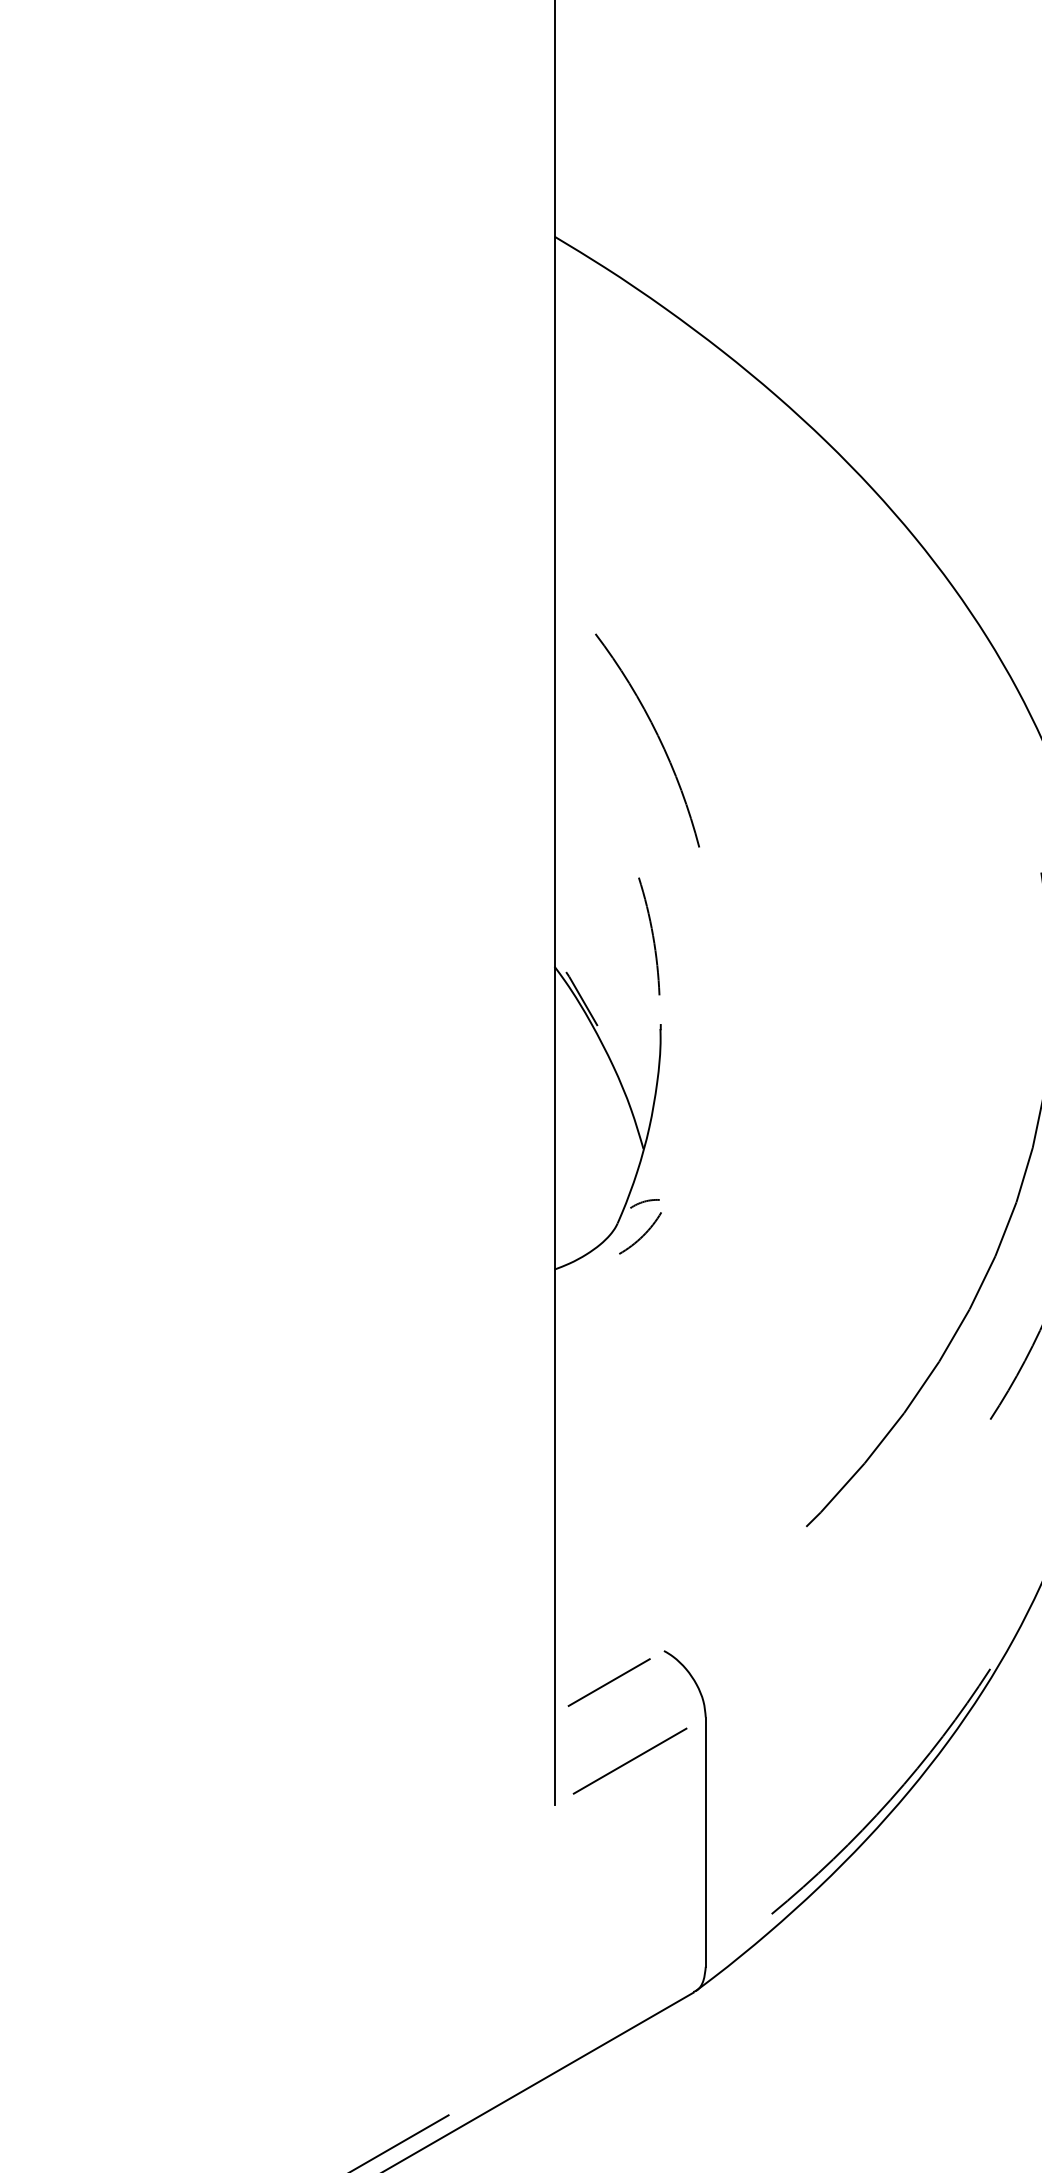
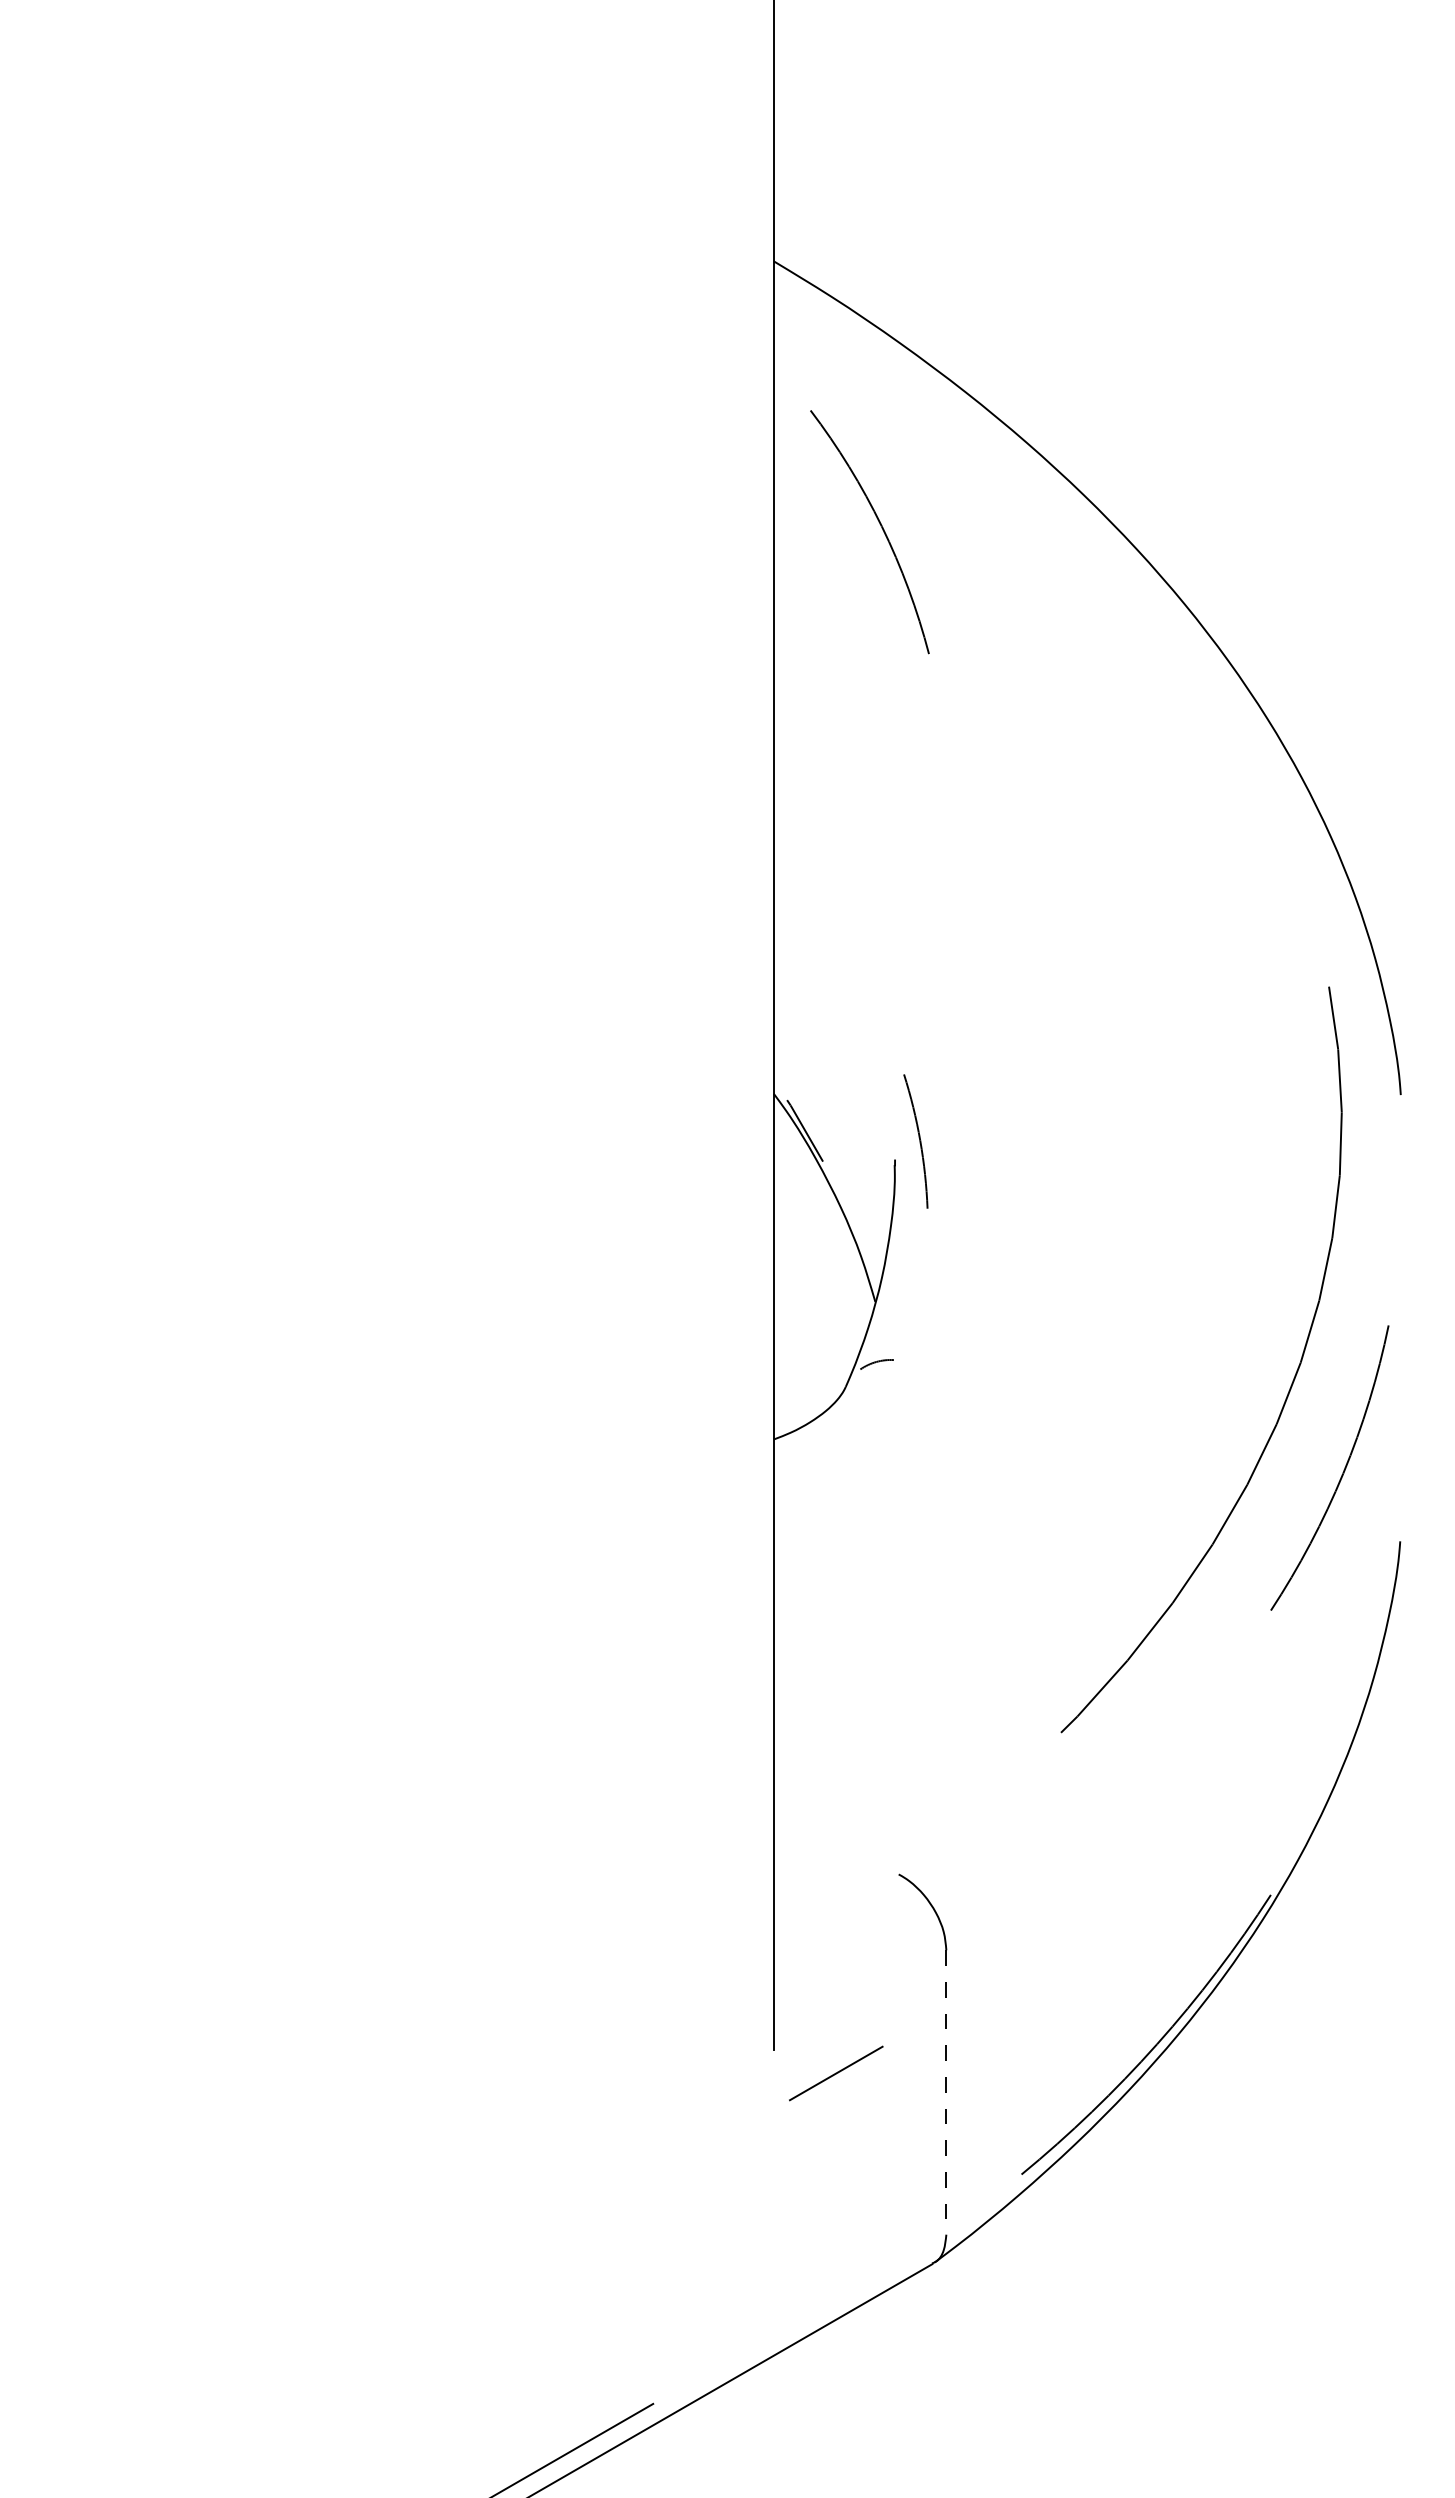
arc: (656, 735) -> (880, 526), moved
arc: (652, 936) -> (919, 1141), moved
arc: (642, 1235) -> (874, 1400), removed
line: (609, 1682) -> (836, 2073), moved
line: (629, 1760) -> (859, 1999), removed
line: (705, 1843) -> (946, 2093), solid -> dashed

